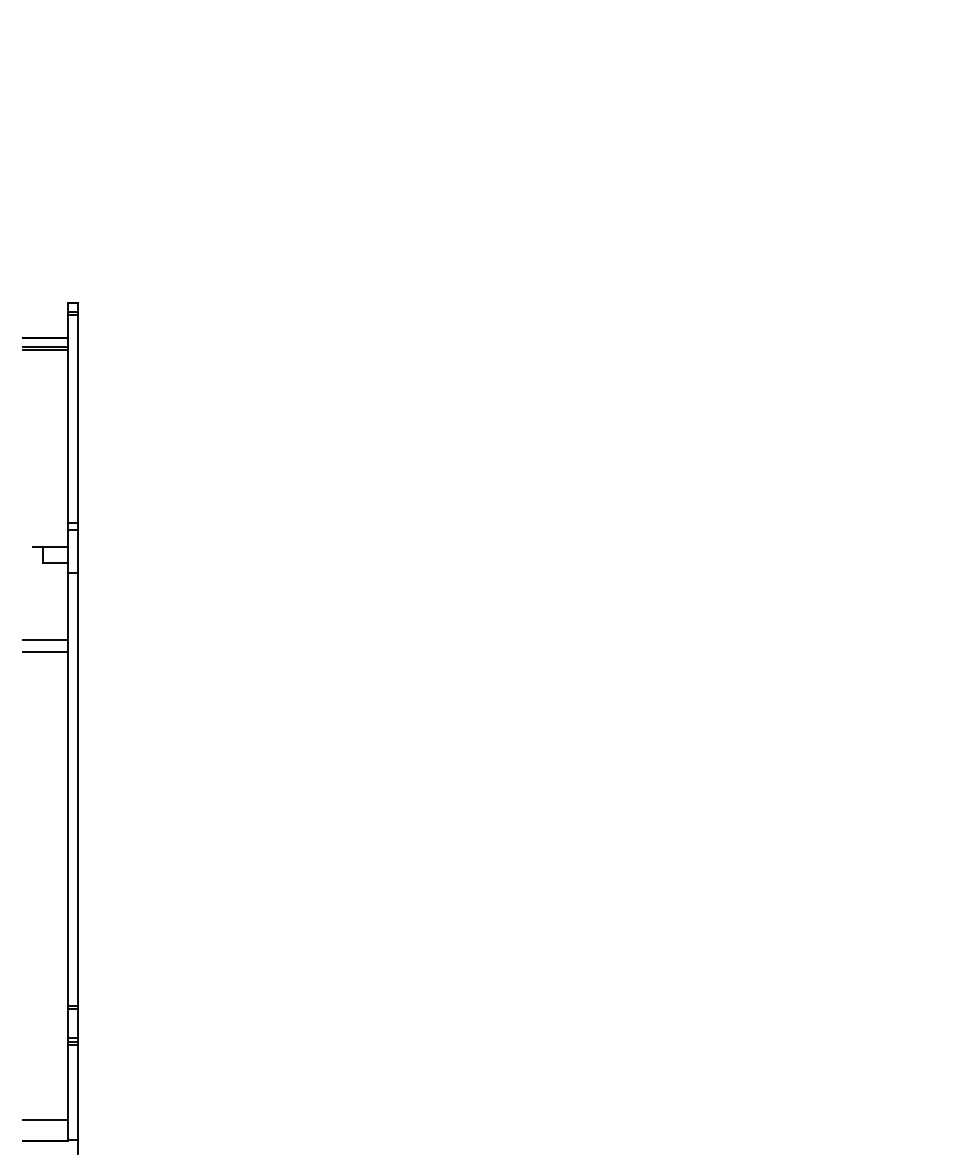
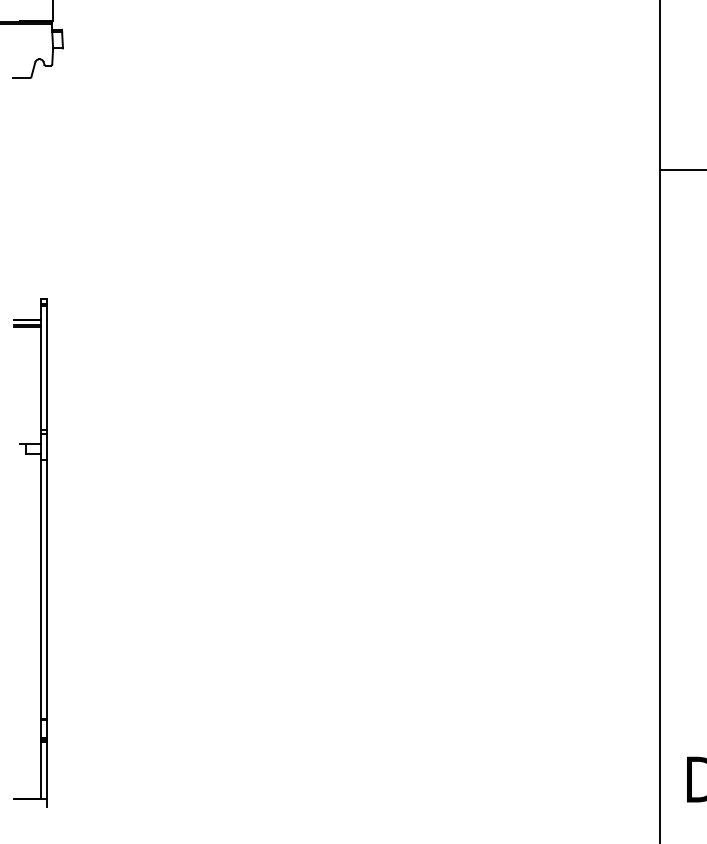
line: (44, 639) -> (26, 499), removed
line: (44, 651) -> (26, 506), removed
line: (44, 1120) -> (26, 786), removed

